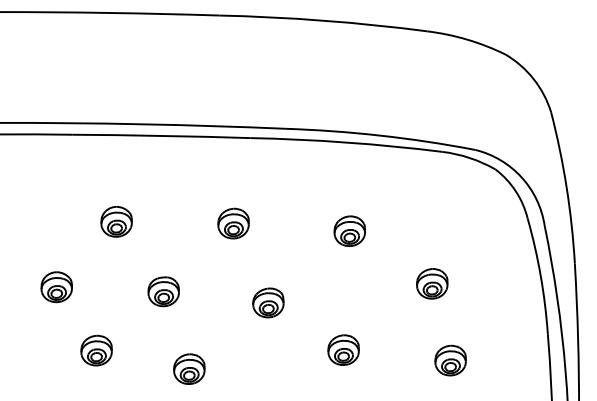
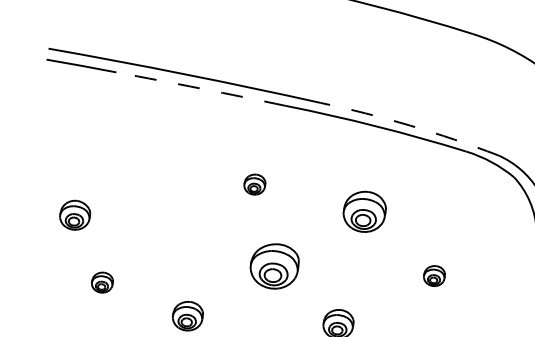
arc: (161, 135) -> (201, 88), solid -> dashed
arc: (380, 135) -> (410, 125), solid -> dashed
part: (116, 221) -> (143, 162), removed
part: (233, 223) -> (254, 184), size x0.7
part: (349, 230) -> (364, 210), size x1.4
part: (432, 283) -> (434, 275), size x0.7
part: (163, 291) -> (176, 237), removed
part: (268, 302) -> (274, 265), size x1.6
part: (96, 350) -> (102, 282), size x0.7

